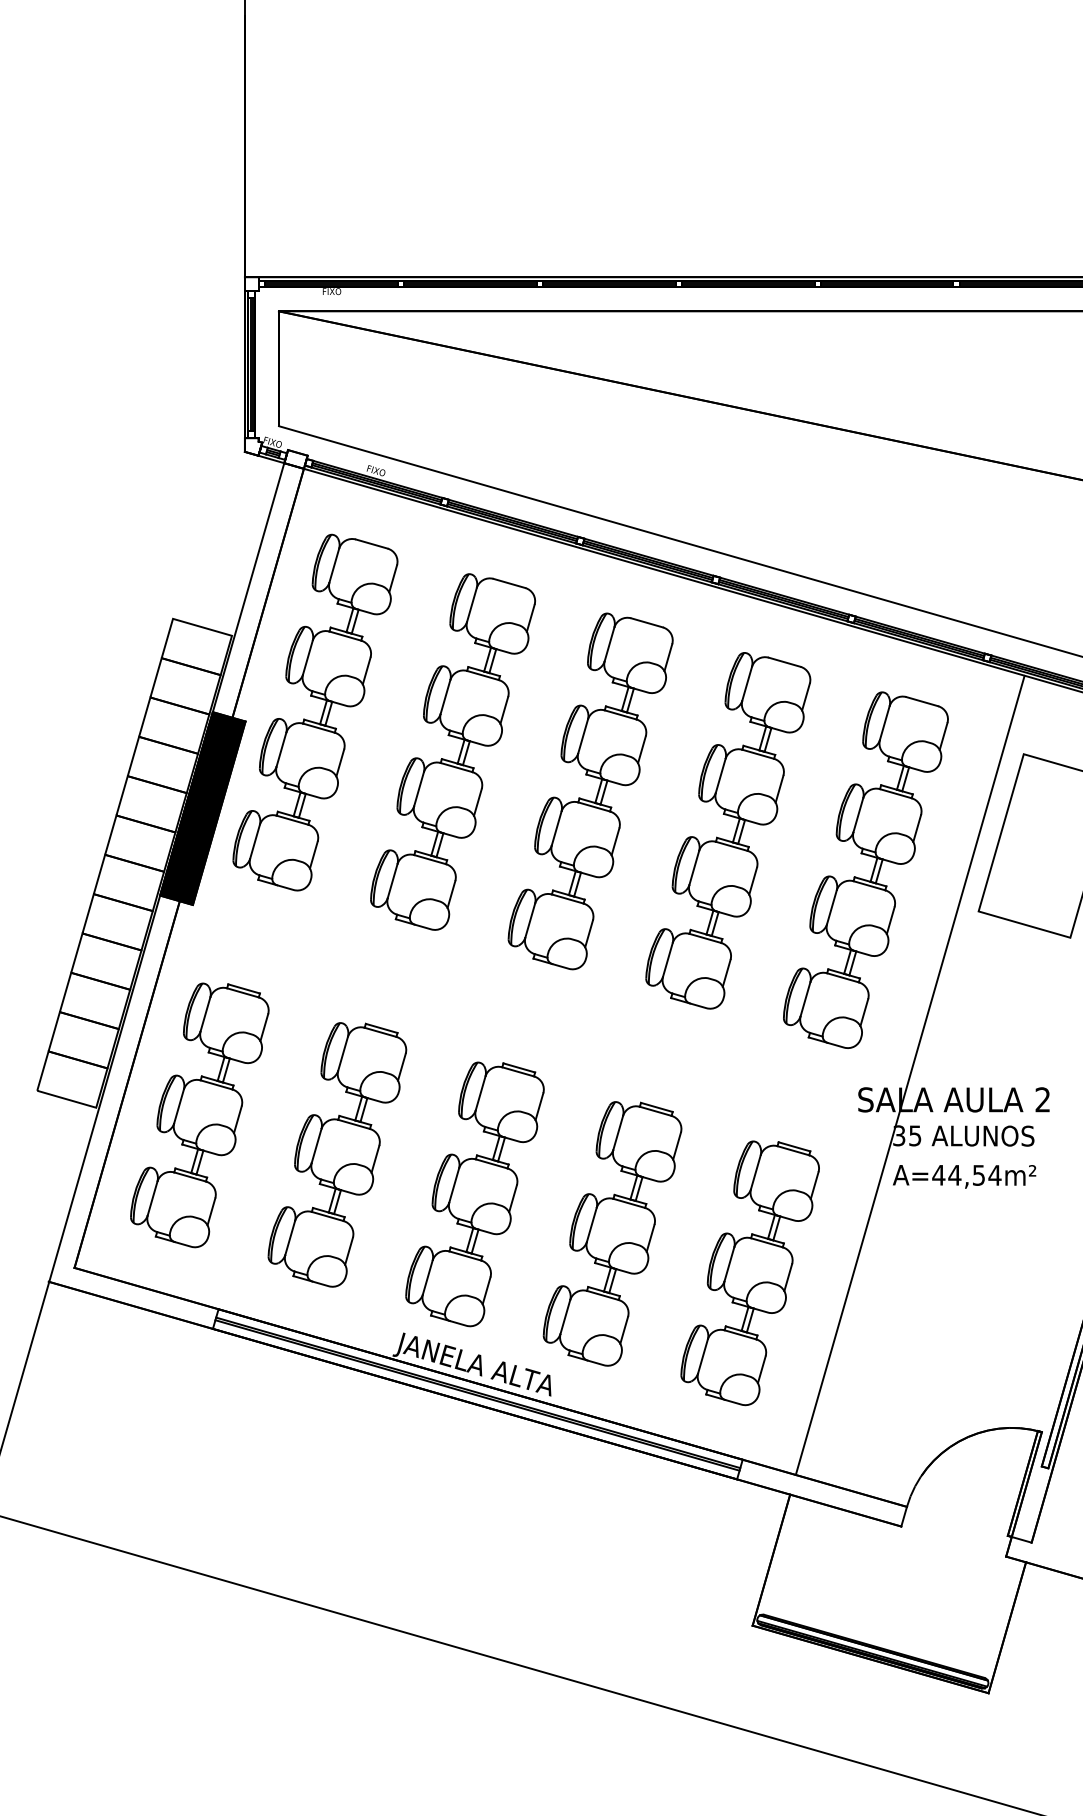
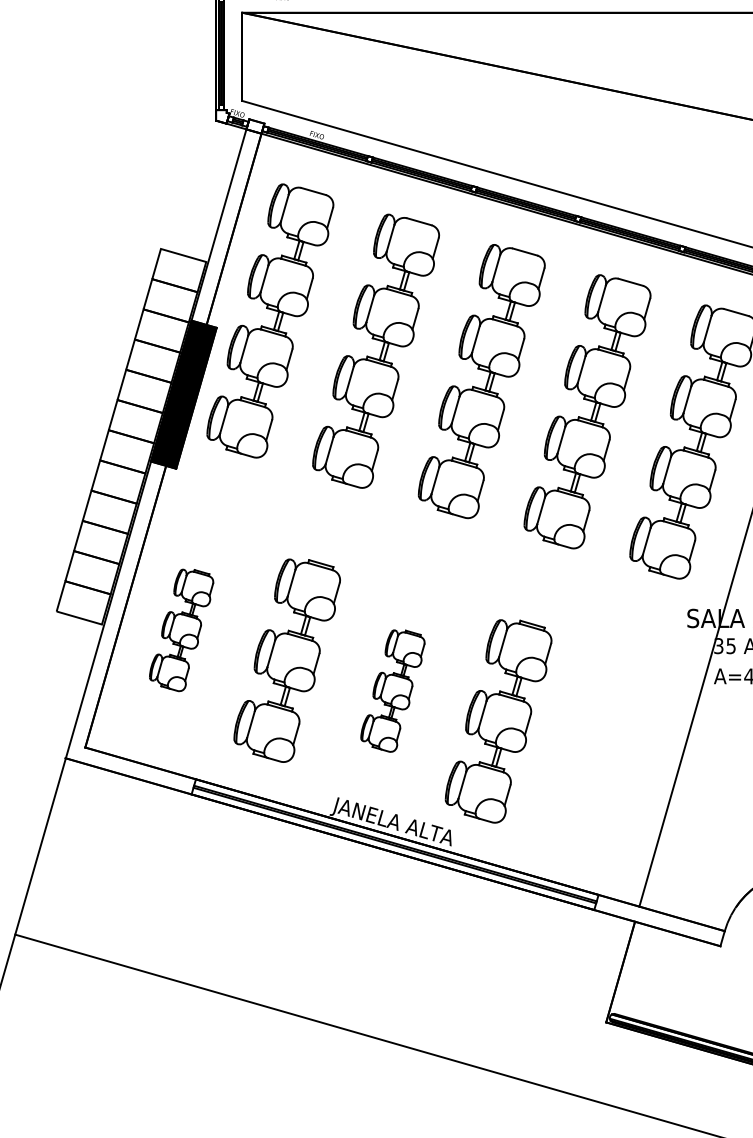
part: (199, 1115) -> (181, 630), size x0.6
part: (474, 1194) -> (392, 691), size x0.6
part: (749, 1273) -> (603, 751), removed

